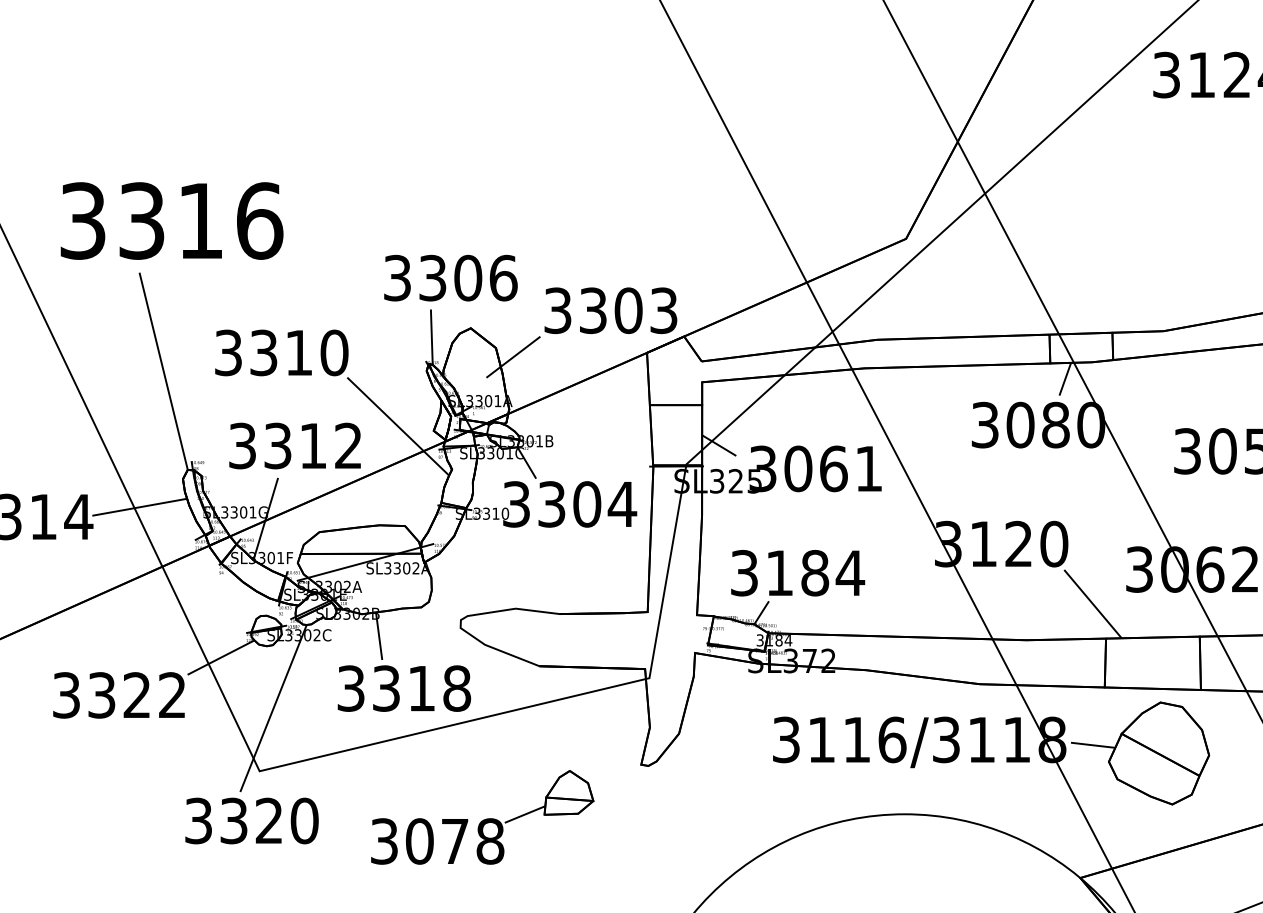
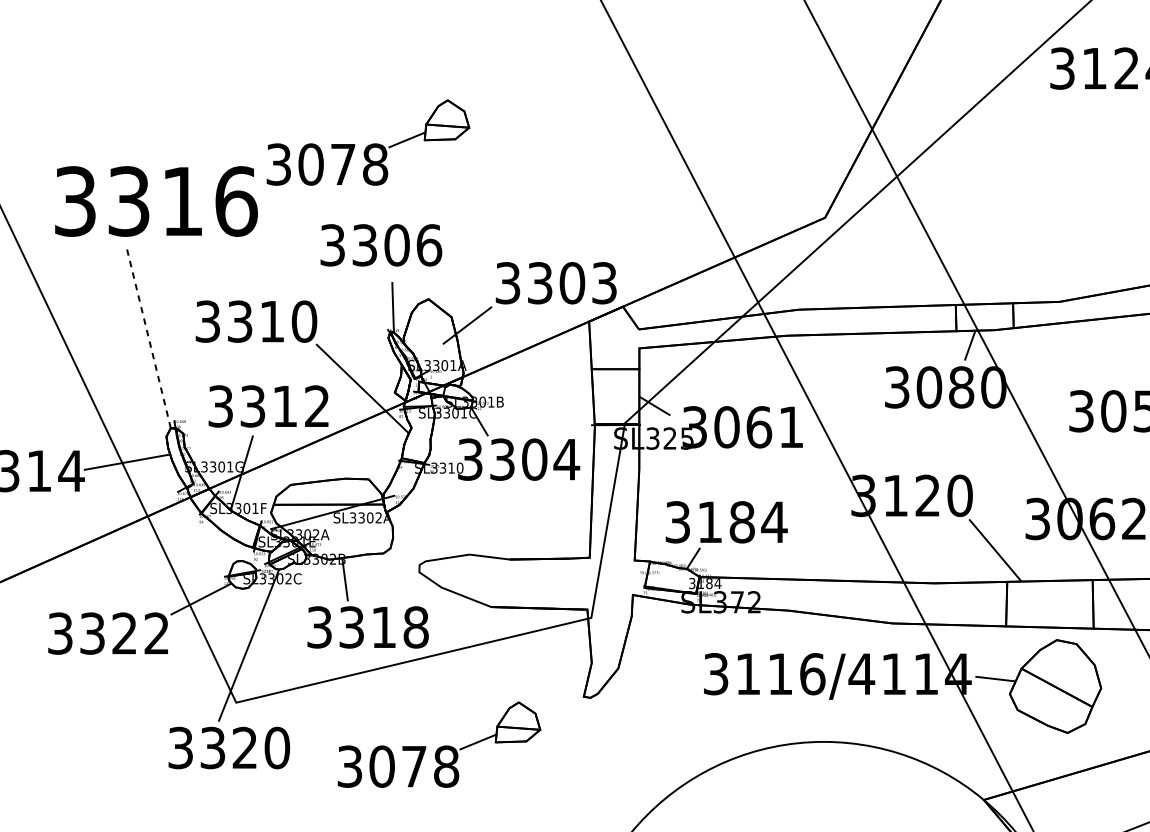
part: (404, 156) -> (368, 142), added
text: (450, 277) -> (380, 244), moved
line: (163, 371) -> (148, 338), solid -> dashed
text: (999, 739) -> (910, 673), 3116/3118 -> 3116/4114

